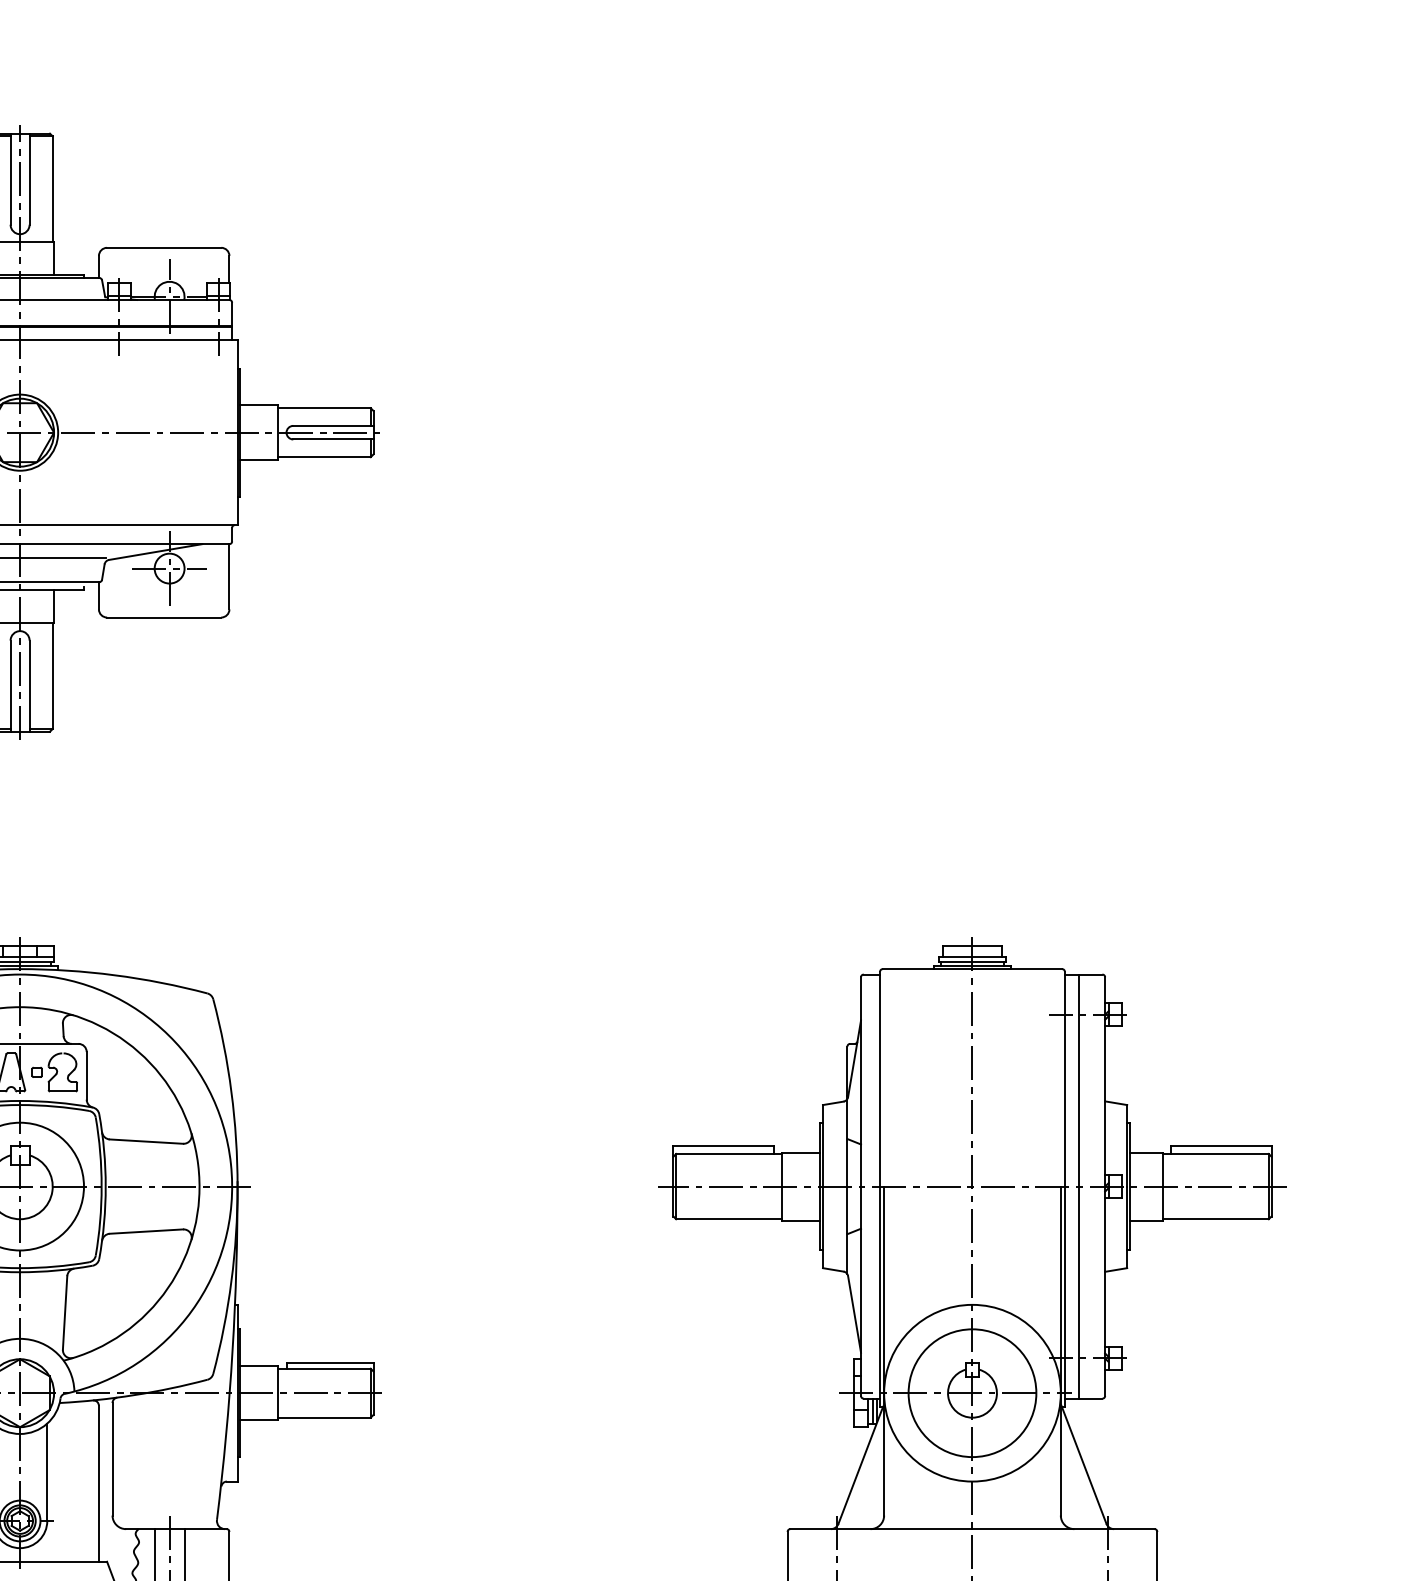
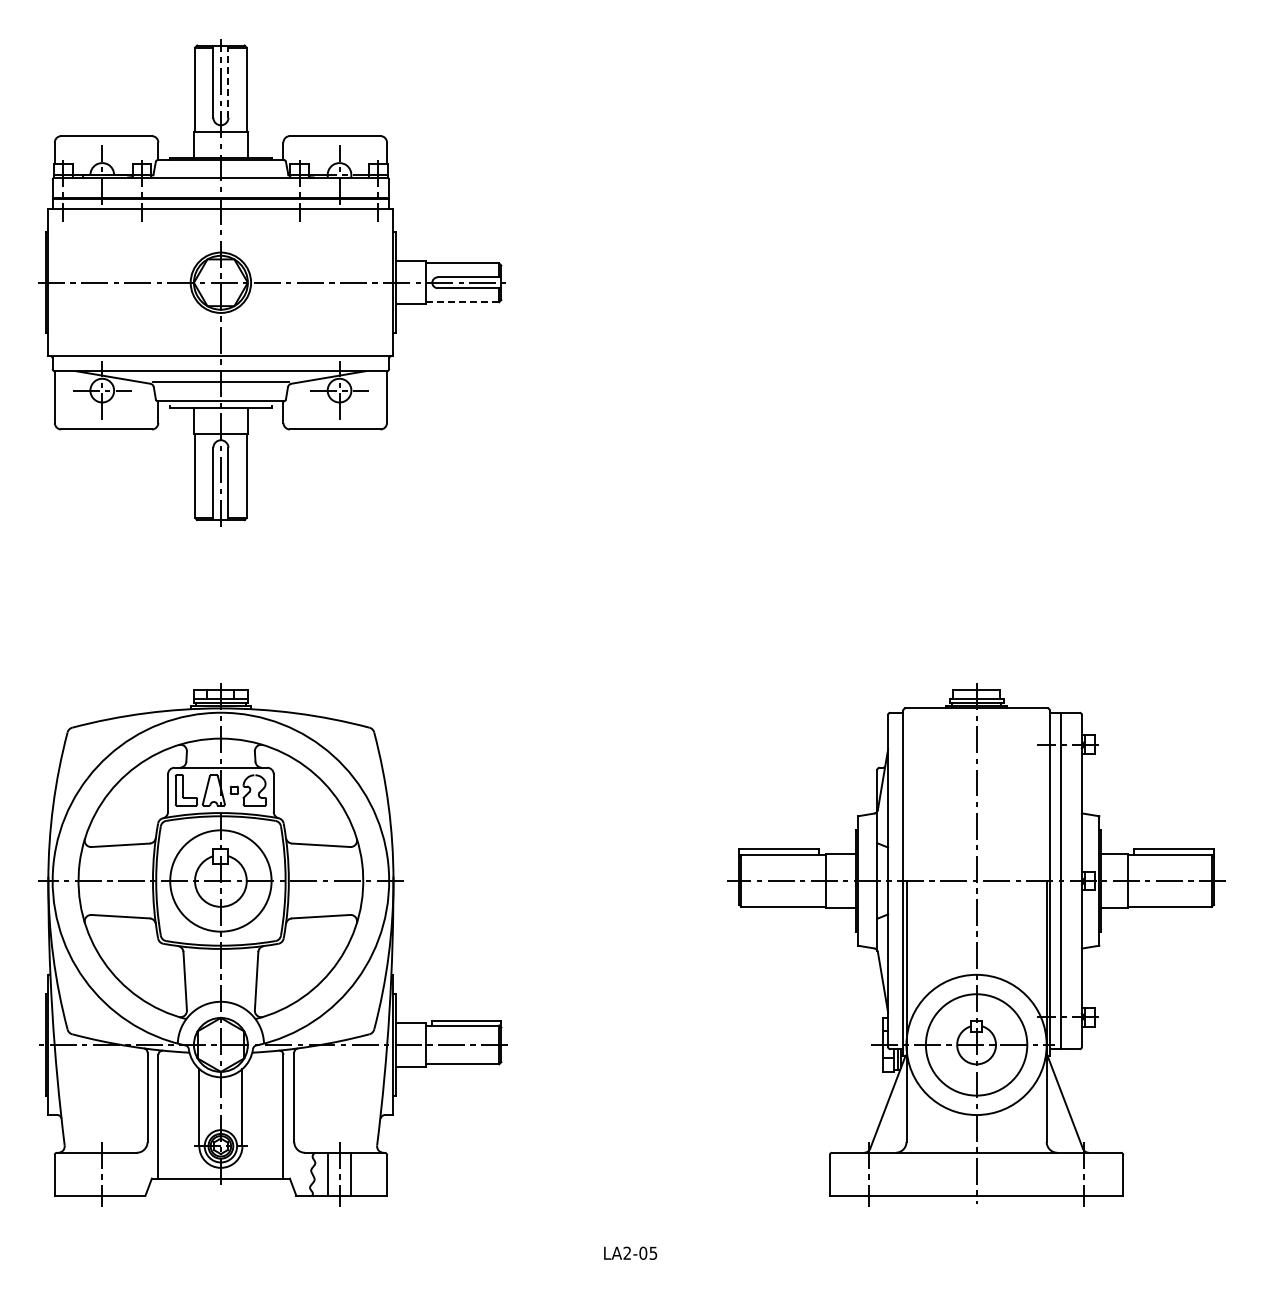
line: (29, 179) -> (228, 81), solid -> dashed
line: (324, 457) -> (462, 302), solid -> dashed

